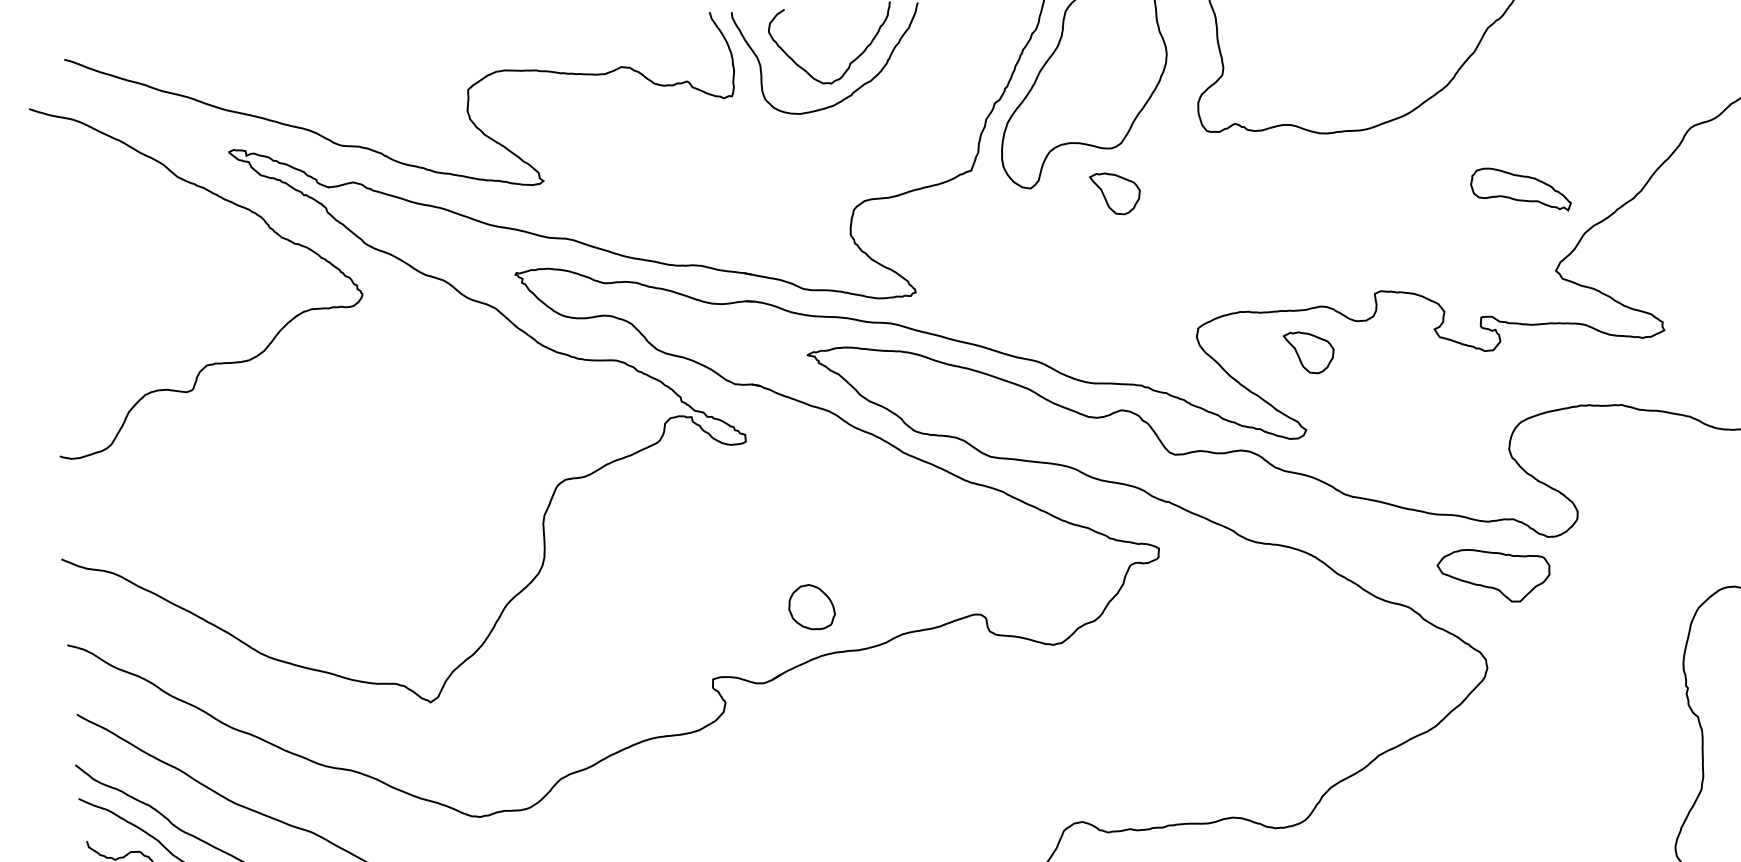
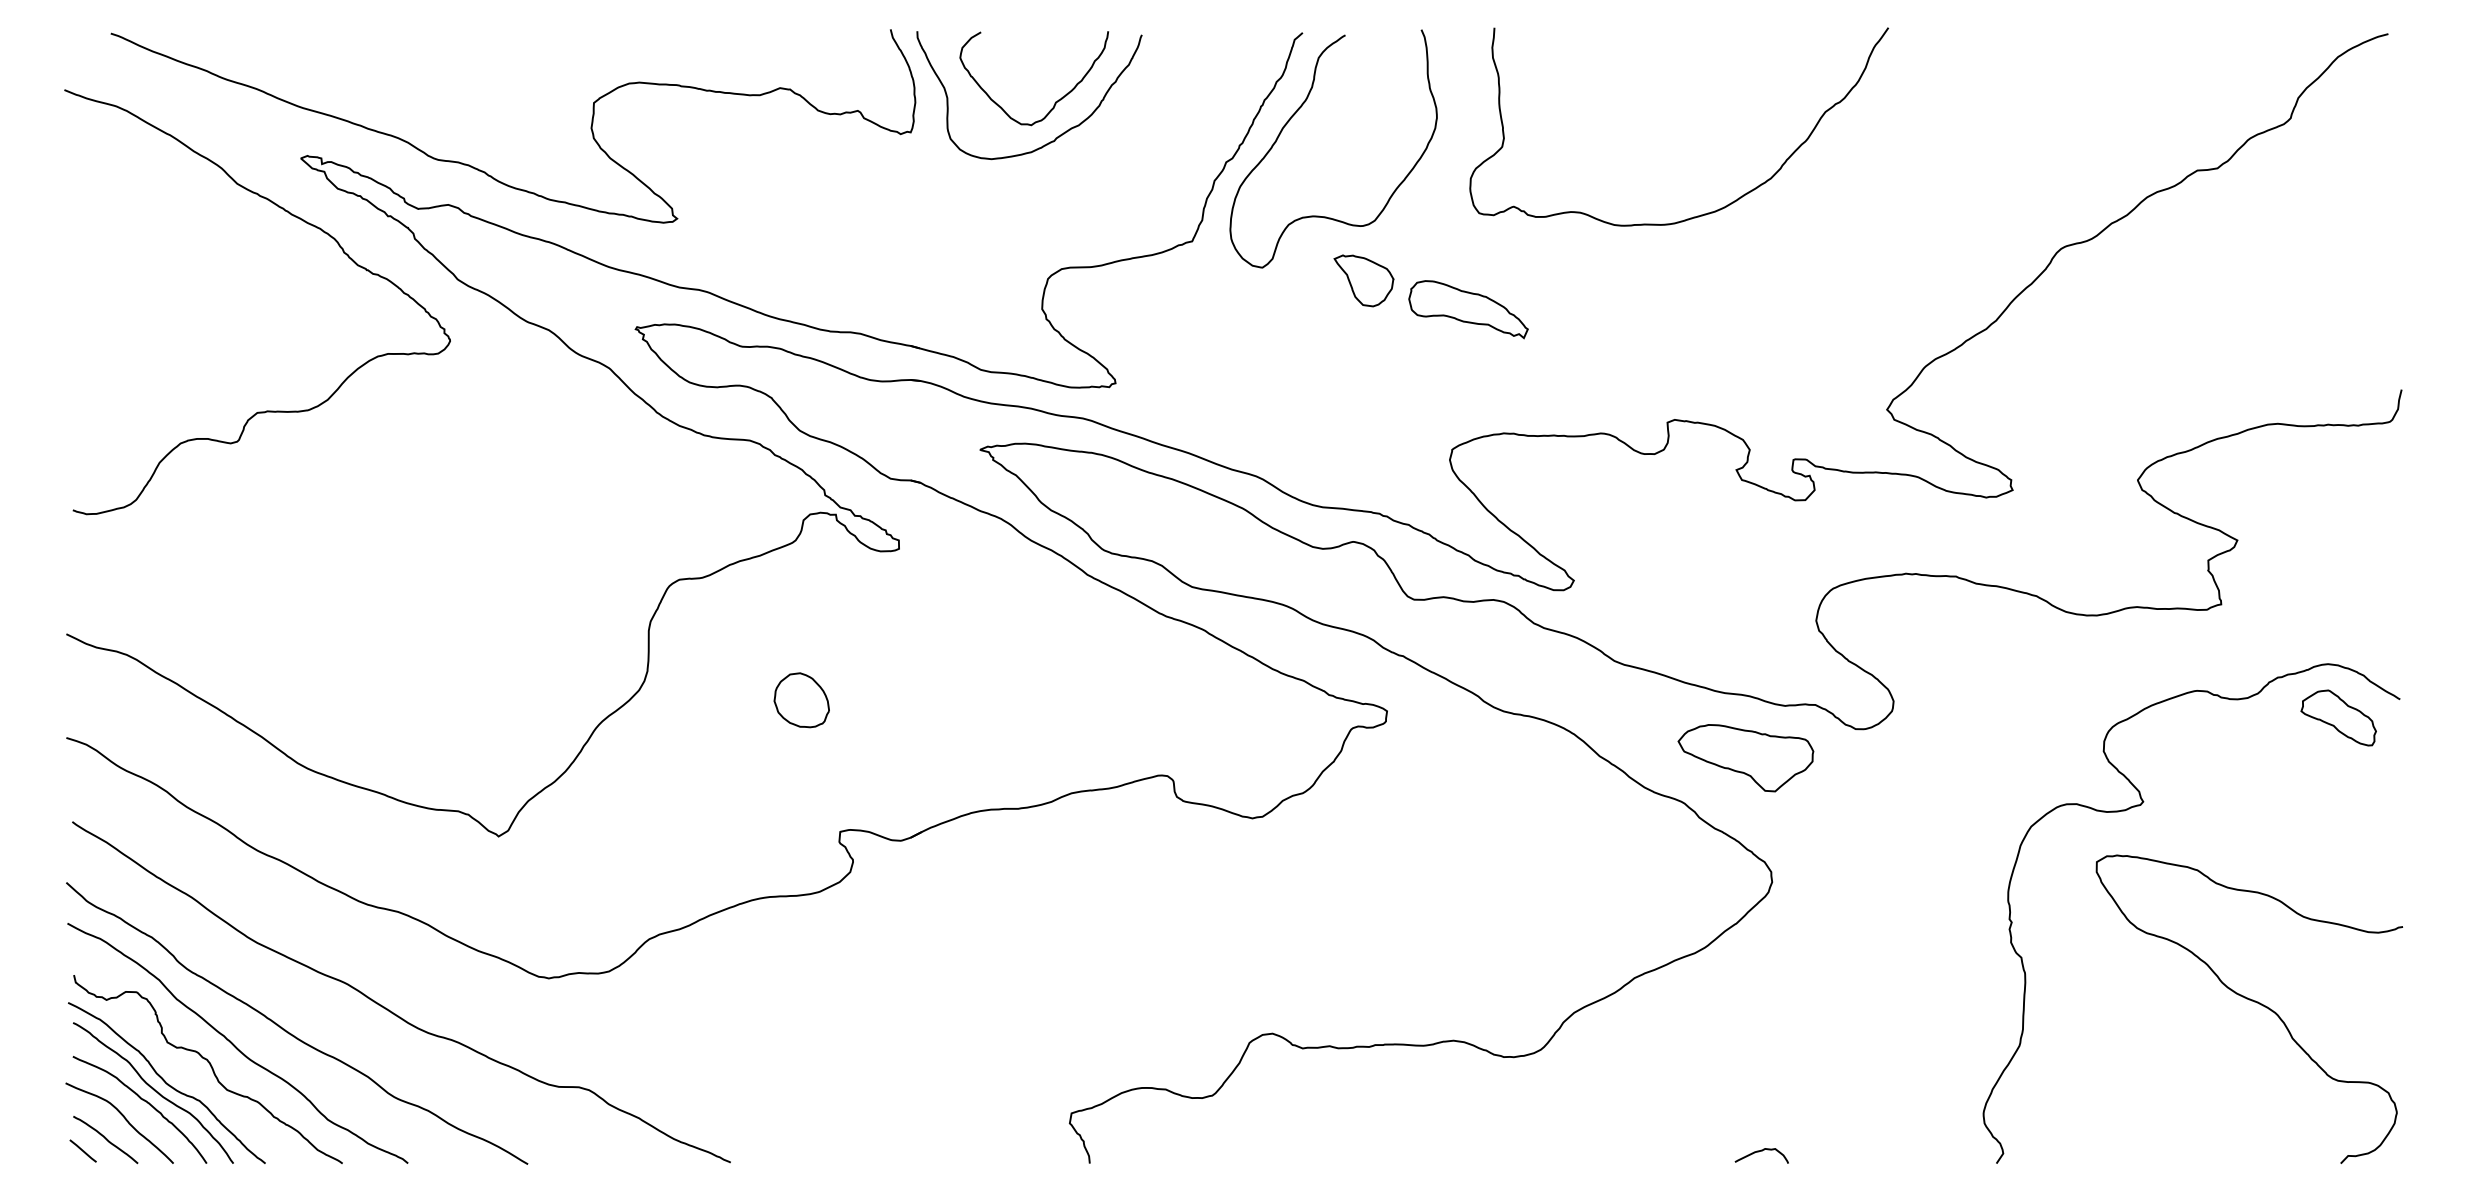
part: (1520, 189) -> (1468, 309), moved
part: (1308, 352) -> (1583, 487), removed
part: (1493, 575) -> (1745, 758), moved
part: (811, 607) -> (801, 700), moved

